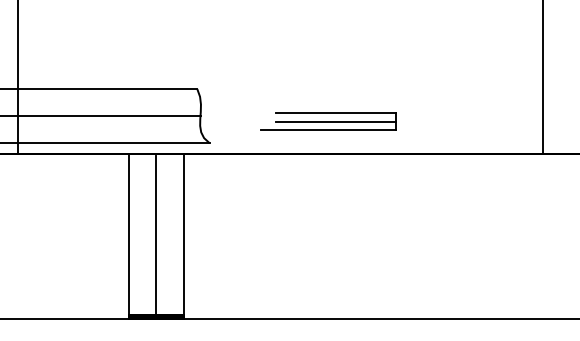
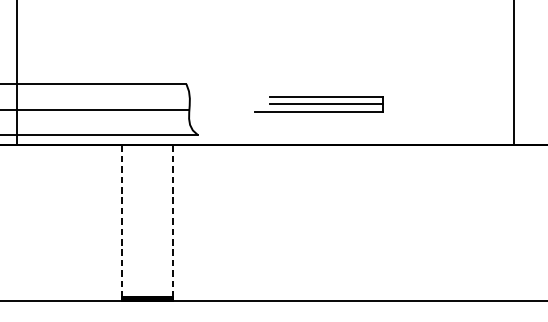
part: (328, 121) -> (318, 104), moved
line: (129, 236) -> (122, 223), solid -> dashed
line: (156, 236) -> (147, 223), removed
line: (183, 236) -> (173, 223), solid -> dashed

